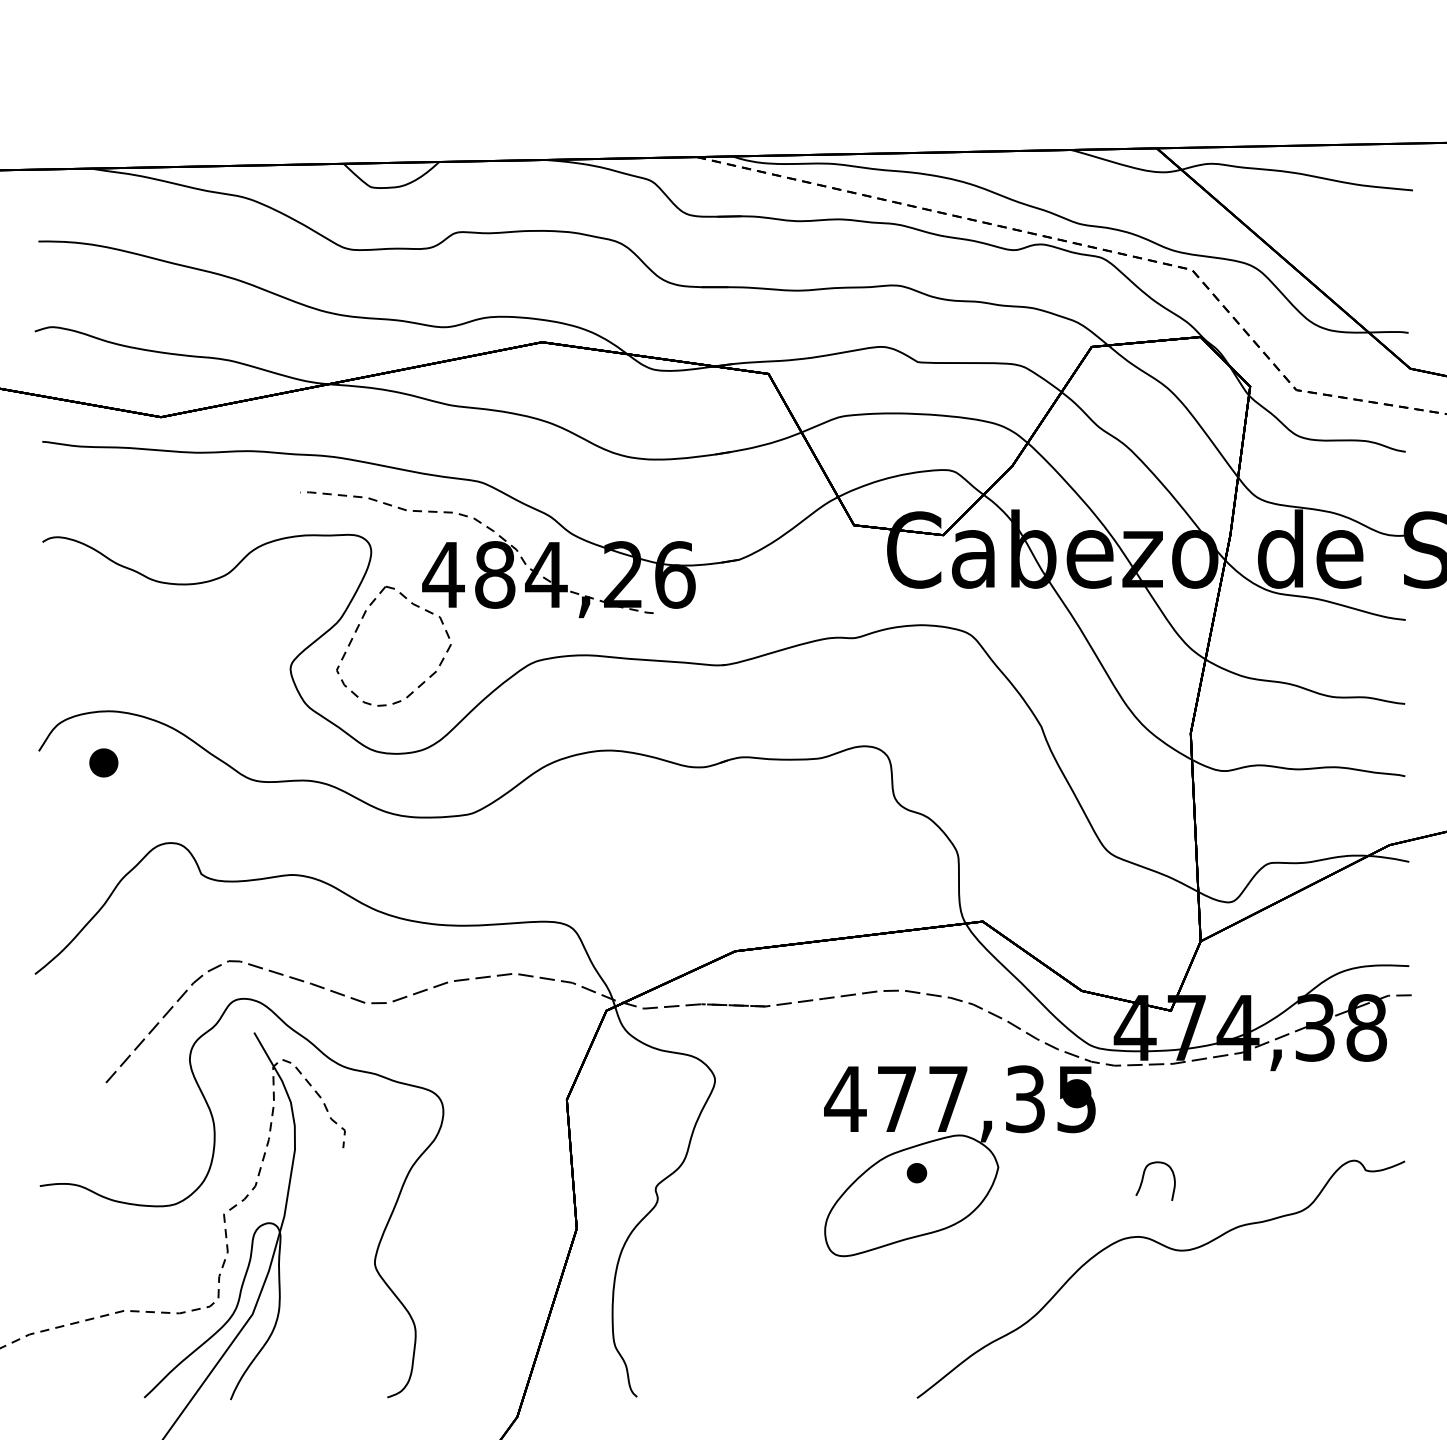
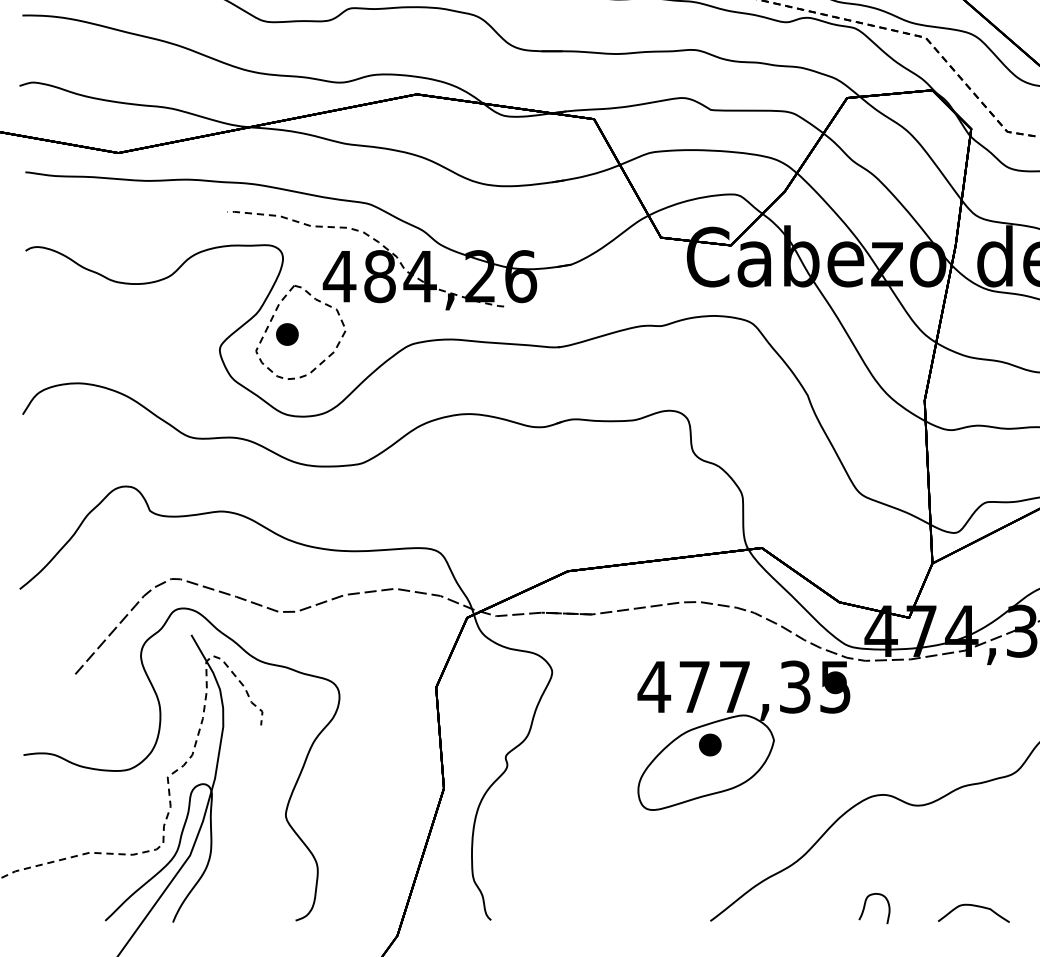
part: (103, 762) -> (287, 334), moved
part: (916, 1172) -> (709, 744), size x1.43
curve: (1143, 1180) -> (864, 908), moved
curve: (1254, 1379) -> (974, 906), added

